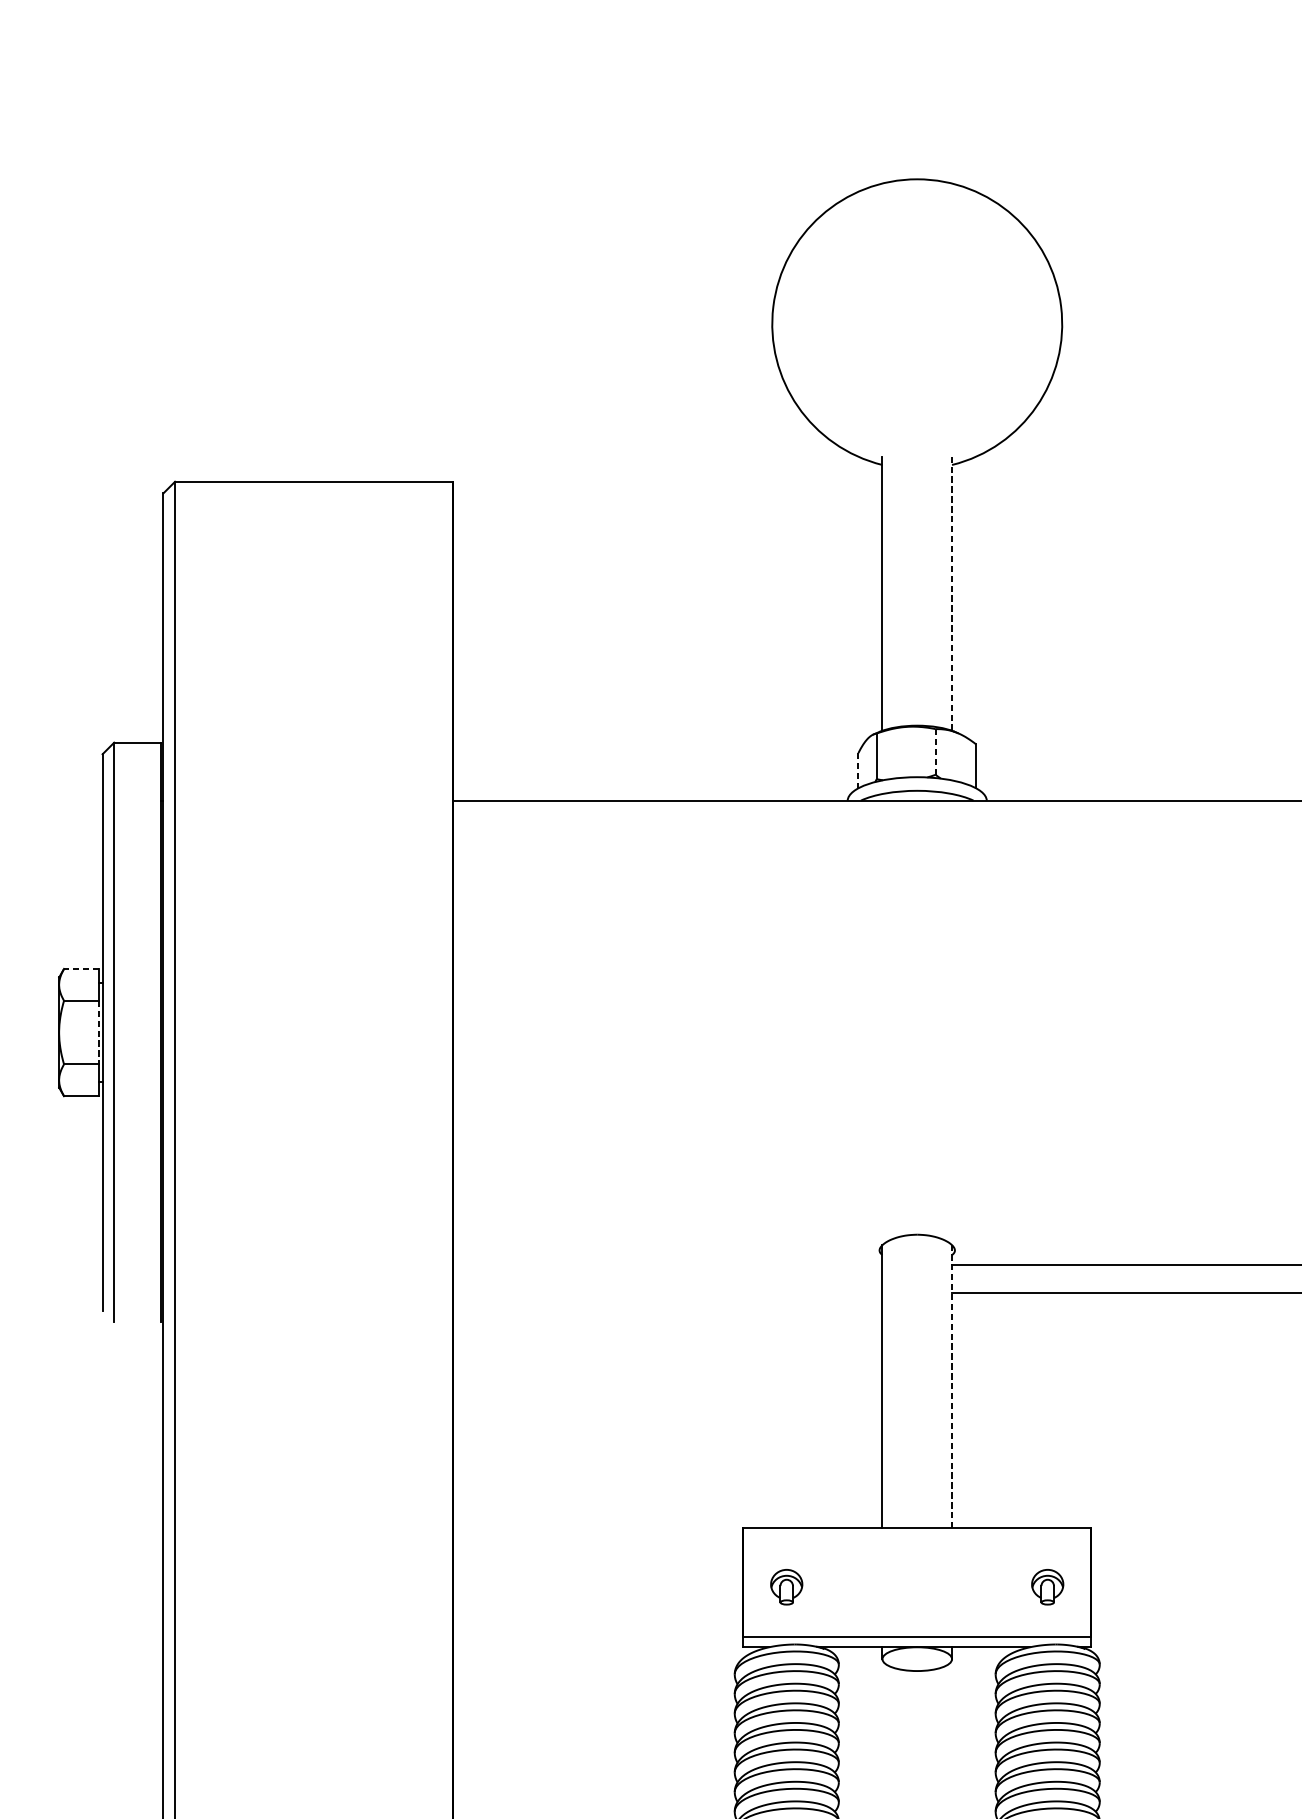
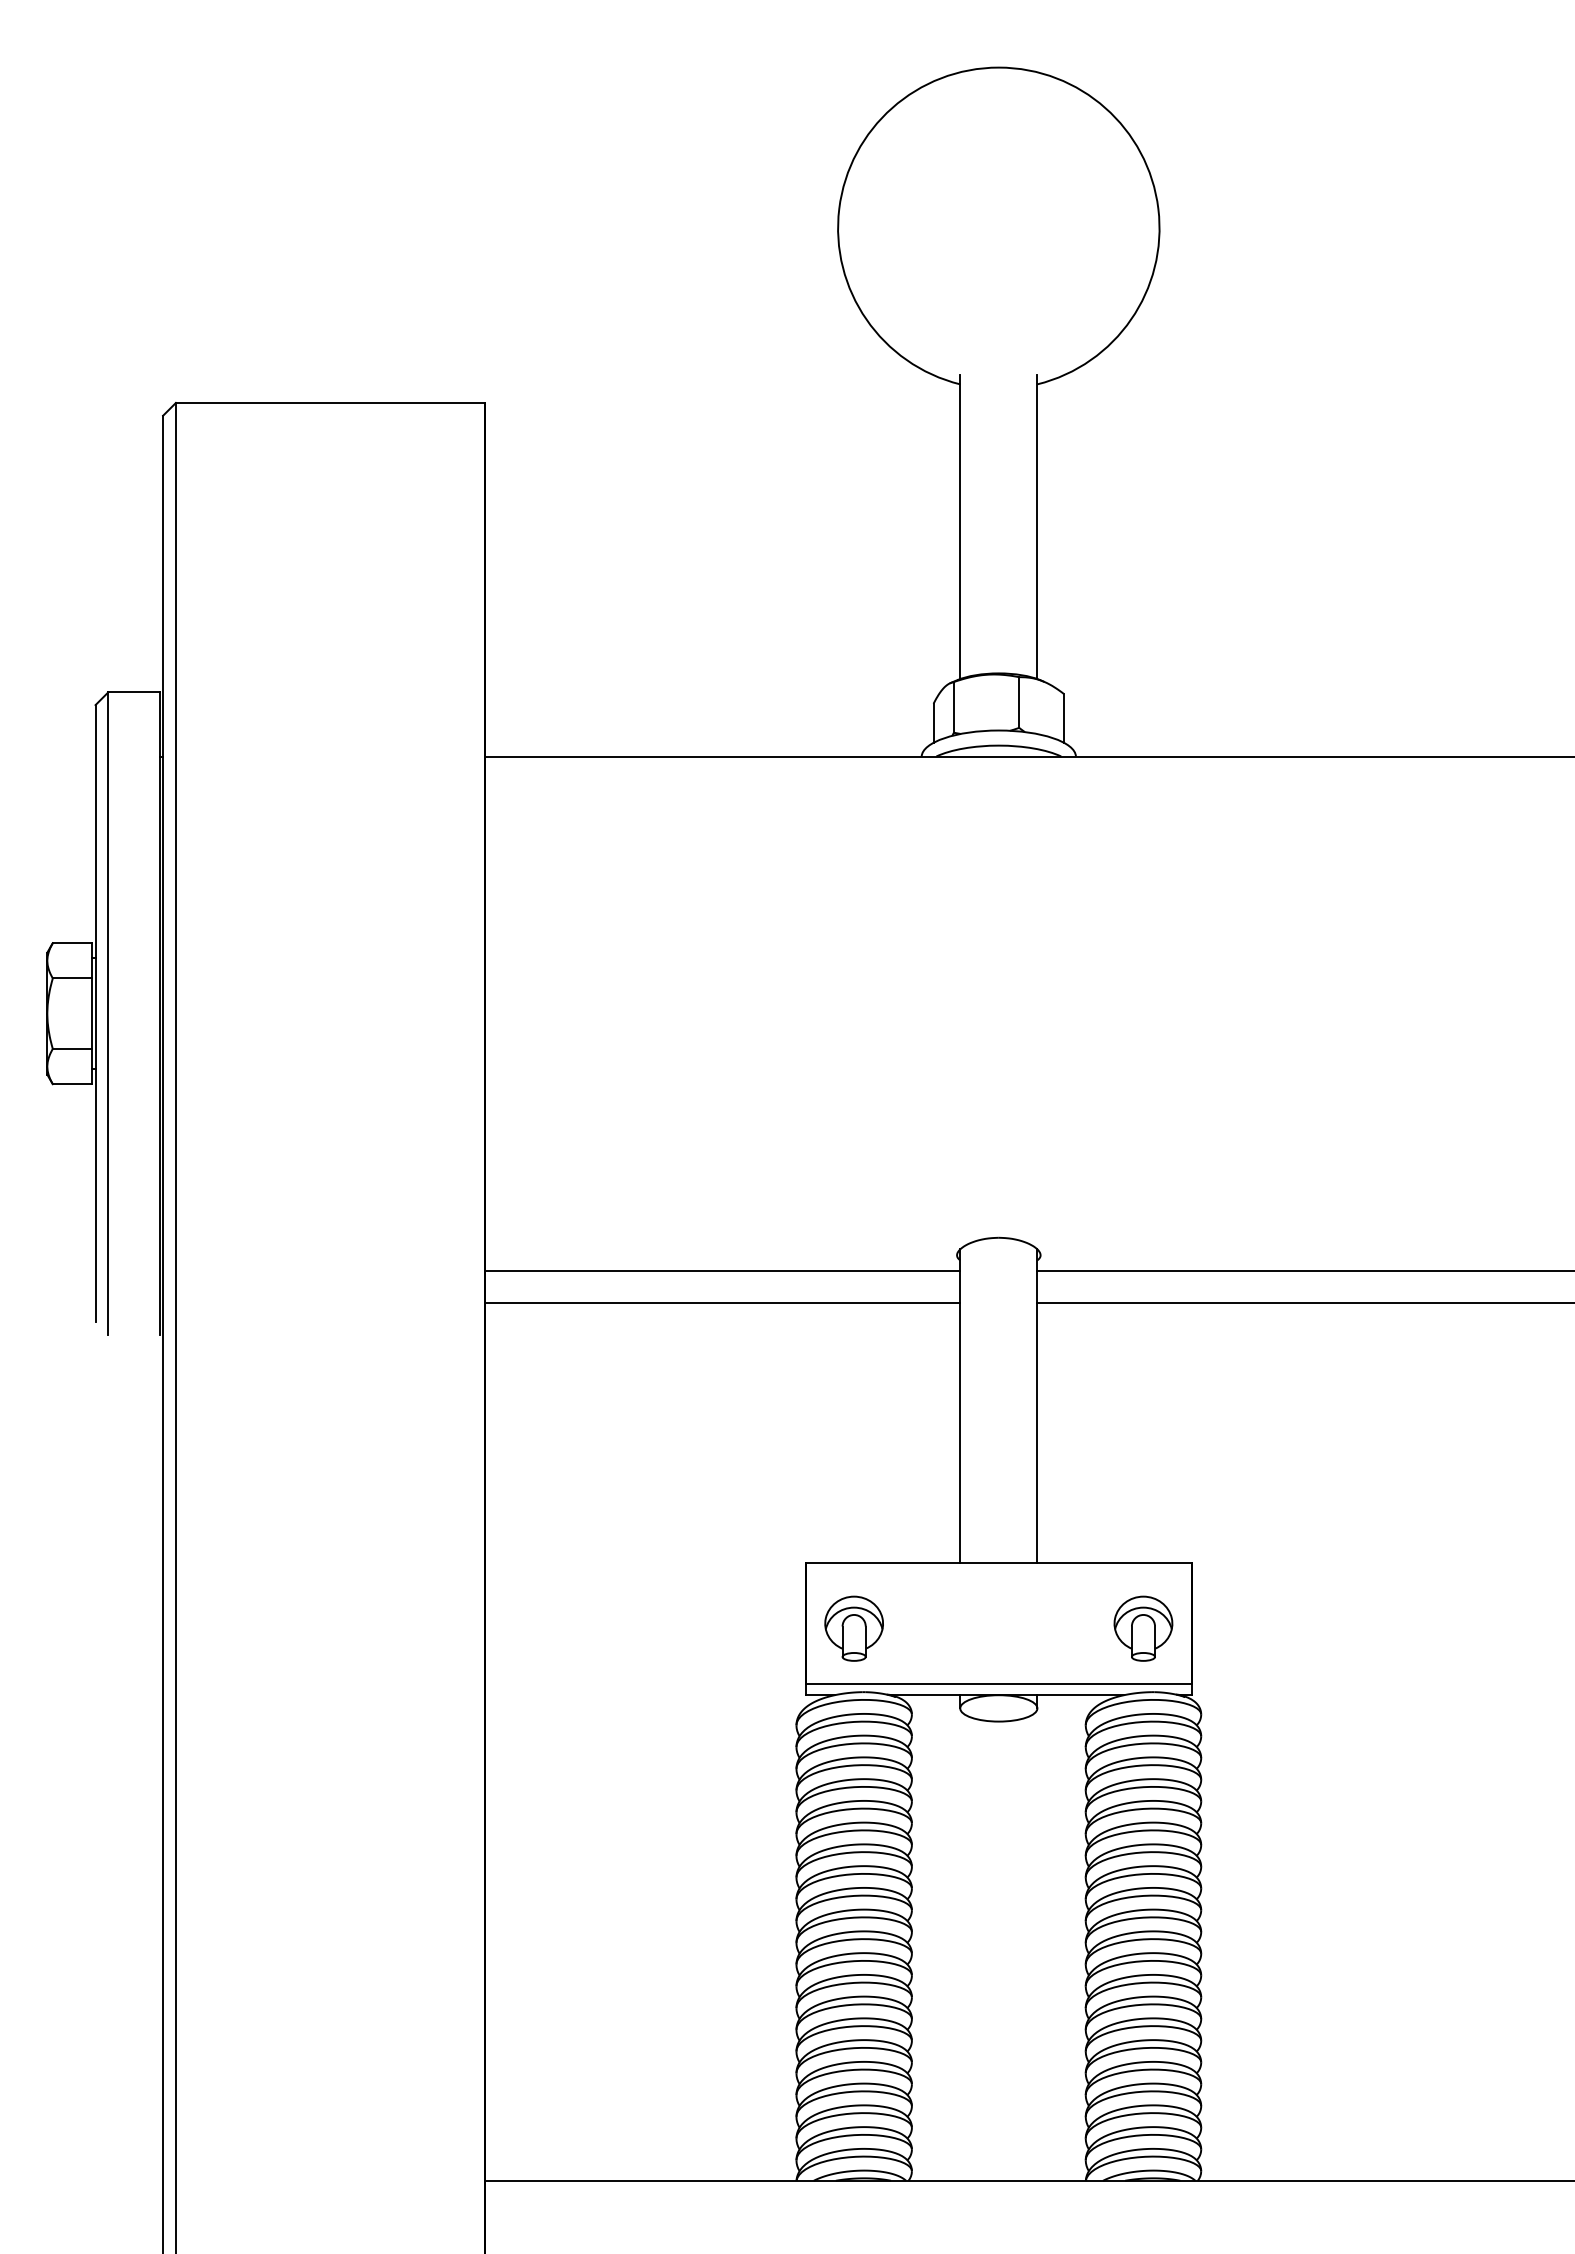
line: (952, 593) -> (1037, 526), dashed -> solid
line: (935, 752) -> (1019, 703), dashed -> solid
line: (858, 770) -> (933, 723), dashed -> solid
line: (80, 969) -> (71, 943), dashed -> solid
line: (98, 1033) -> (91, 1014), dashed -> solid
line: (668, 1264) -> (722, 1270), added
line: (668, 1293) -> (722, 1302), added
line: (952, 1385) -> (1037, 1405), dashed -> solid
part: (786, 1587) -> (853, 1628), size x1.67
part: (1047, 1587) -> (1143, 1628), size x1.67

